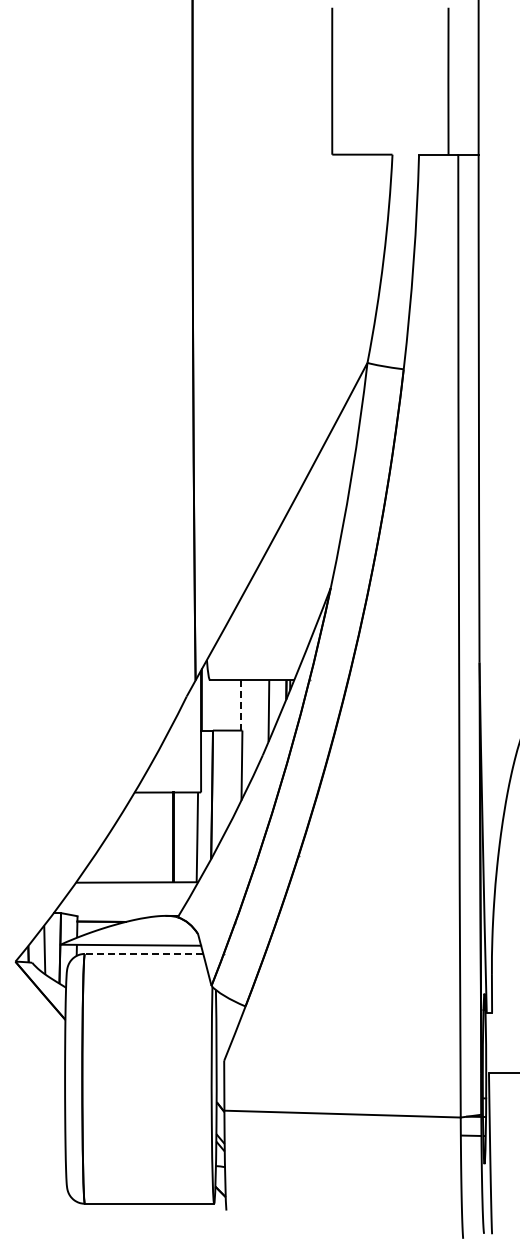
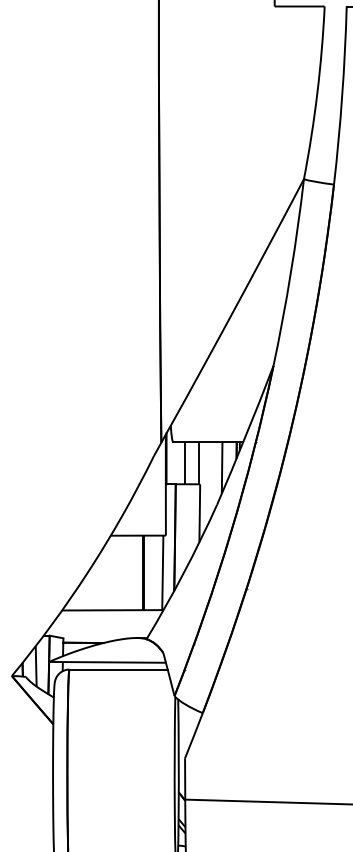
line: (240, 704) -> (198, 462), dashed -> solid
line: (224, 705) -> (185, 463), added
line: (143, 953) -> (118, 669), dashed -> solid

